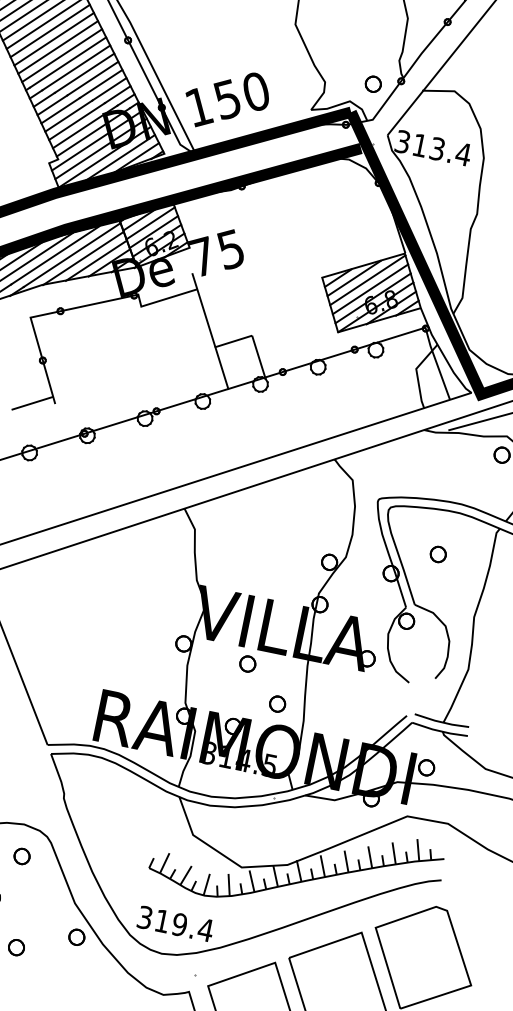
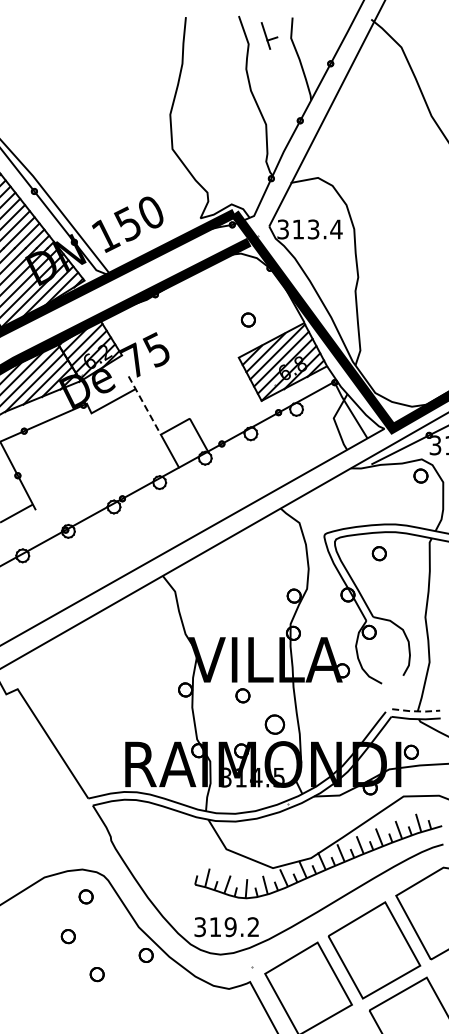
part: (372, 83) -> (247, 319), moved
line: (204, 310) -> (145, 405), solid -> dashed
part: (437, 554) -> (378, 553), moved
part: (277, 702) -> (274, 723), size x1.4
line: (440, 722) -> (415, 711), solid -> dashed
text: (205, 929) -> (253, 926), 319.4 -> 319.2

